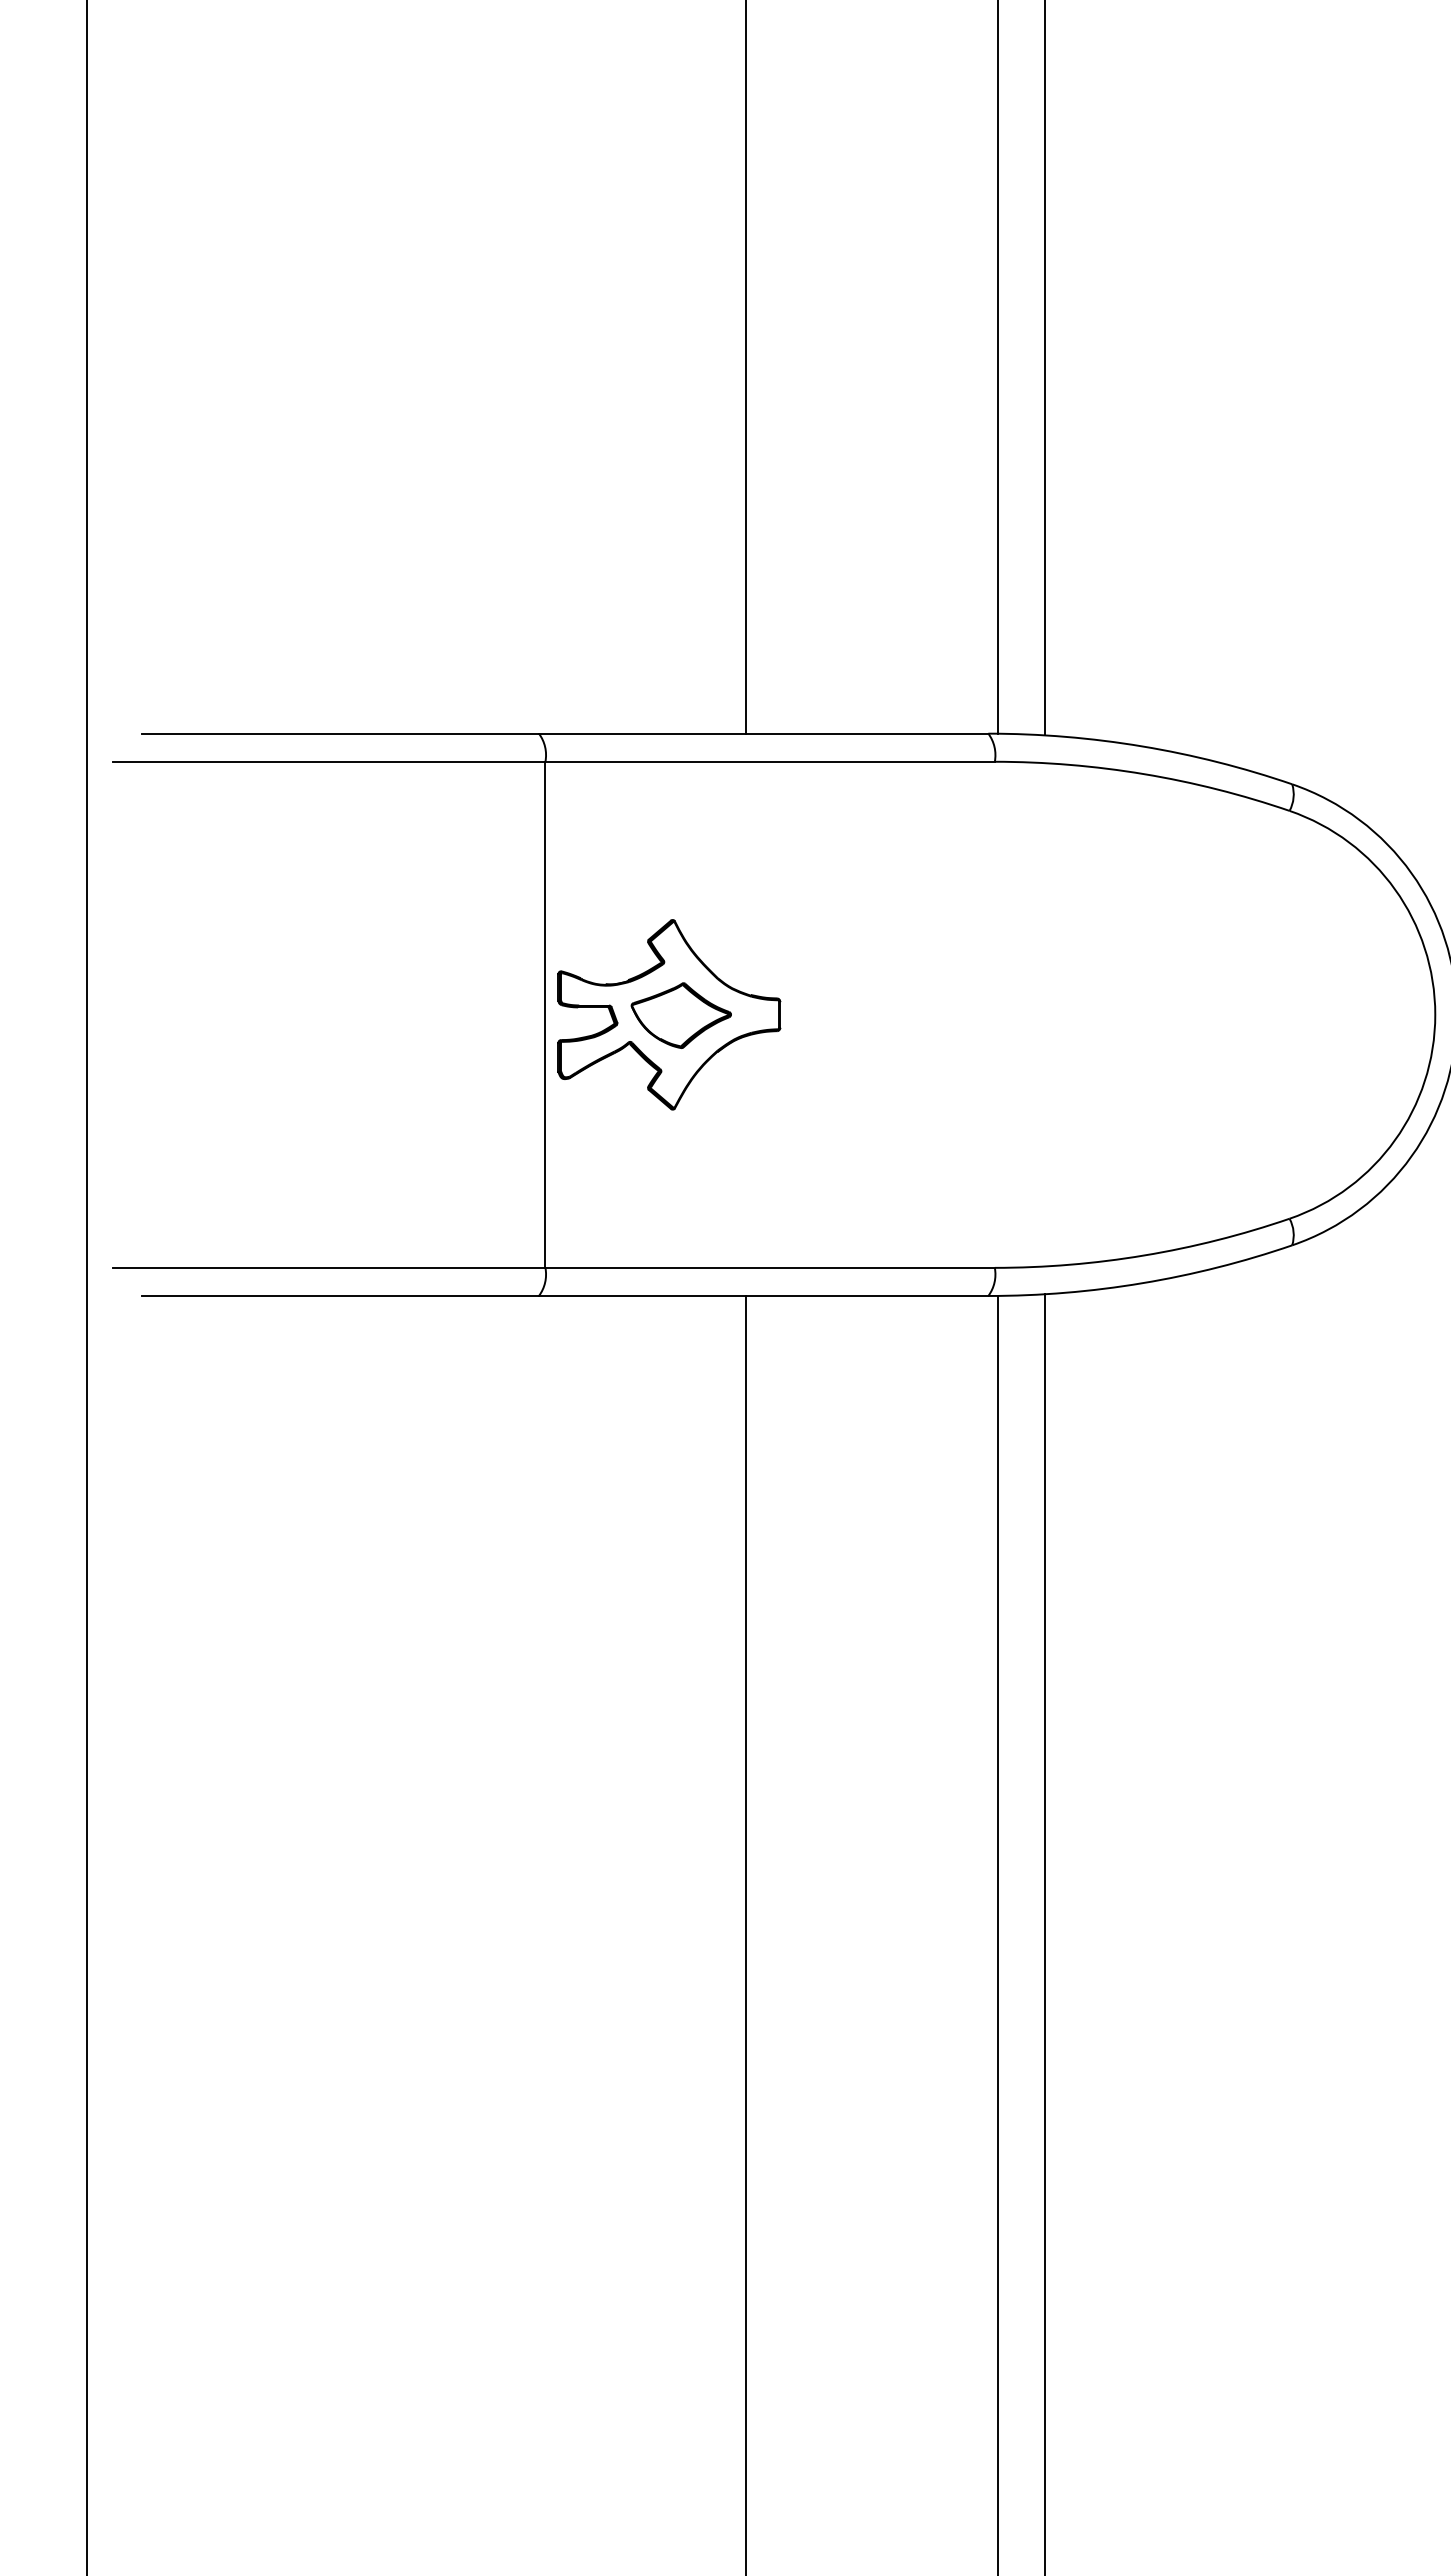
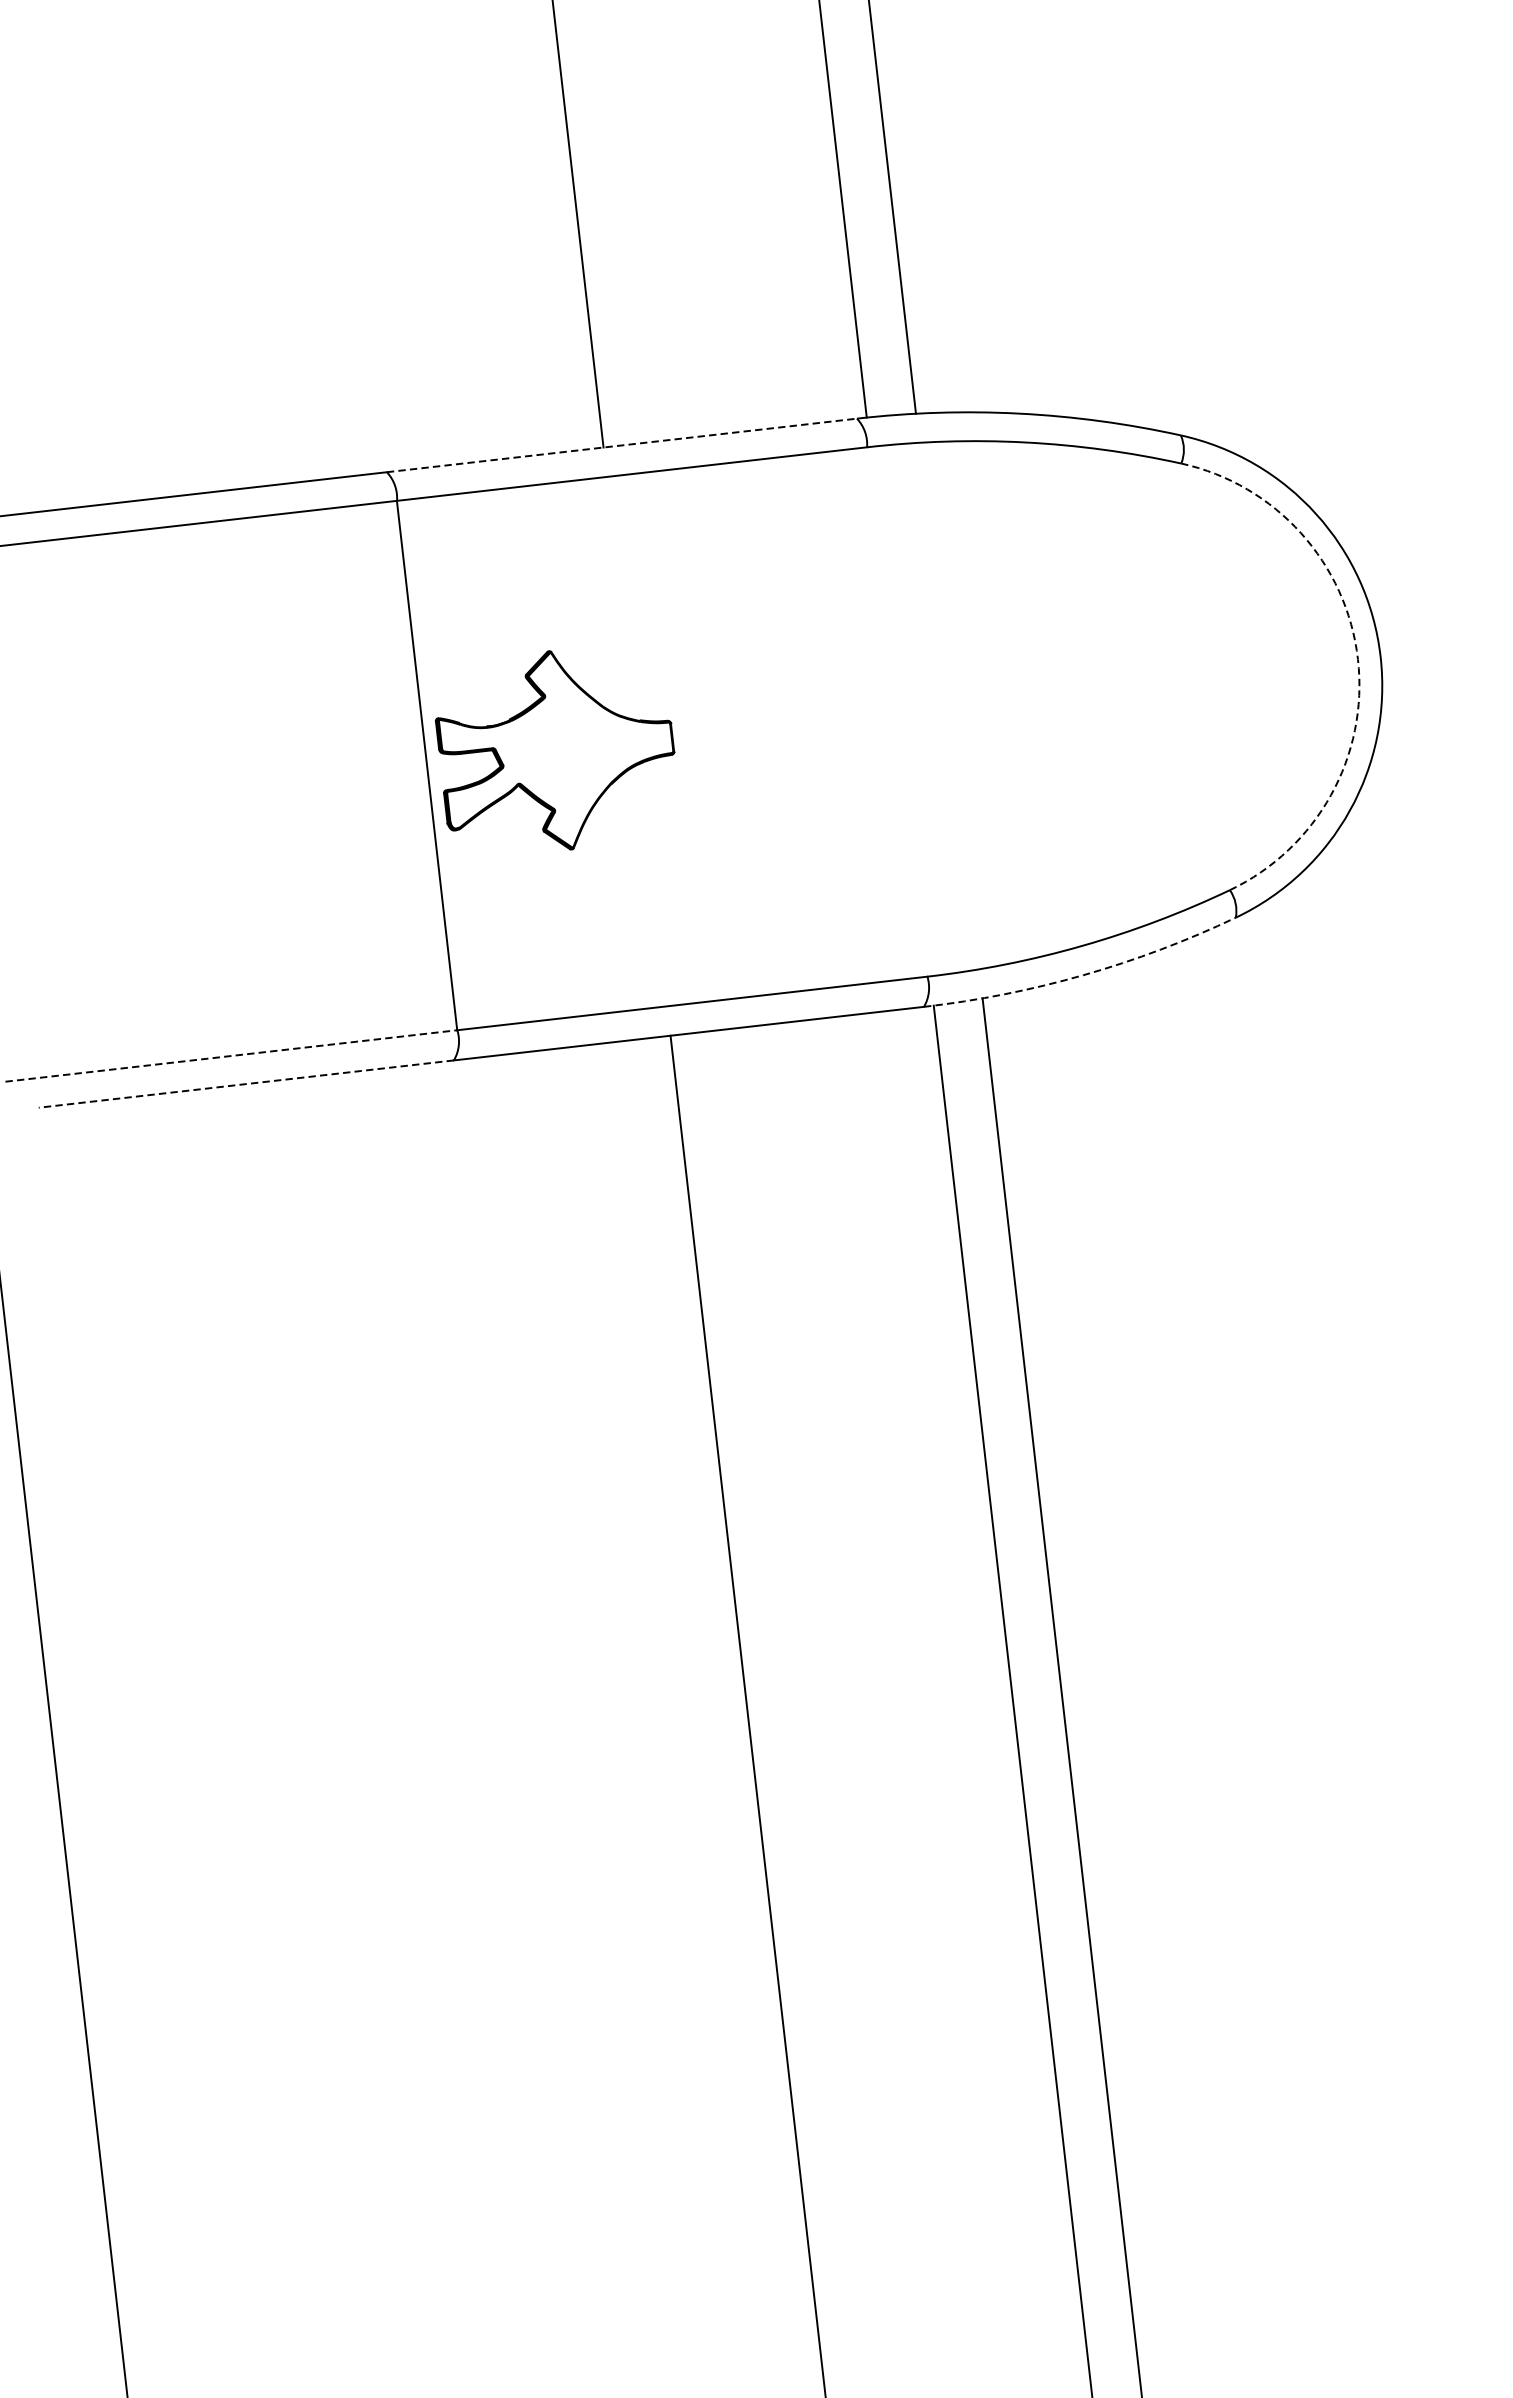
line: (763, 733) -> (621, 445), solid -> dashed
arc: (1435, 1014) -> (1358, 659), solid -> dashed
part: (680, 1015) -> (568, 750), removed
line: (329, 1267) -> (231, 1055), solid -> dashed
arc: (1142, 1283) -> (1083, 975), solid -> dashed
line: (340, 1295) -> (246, 1083), solid -> dashed

